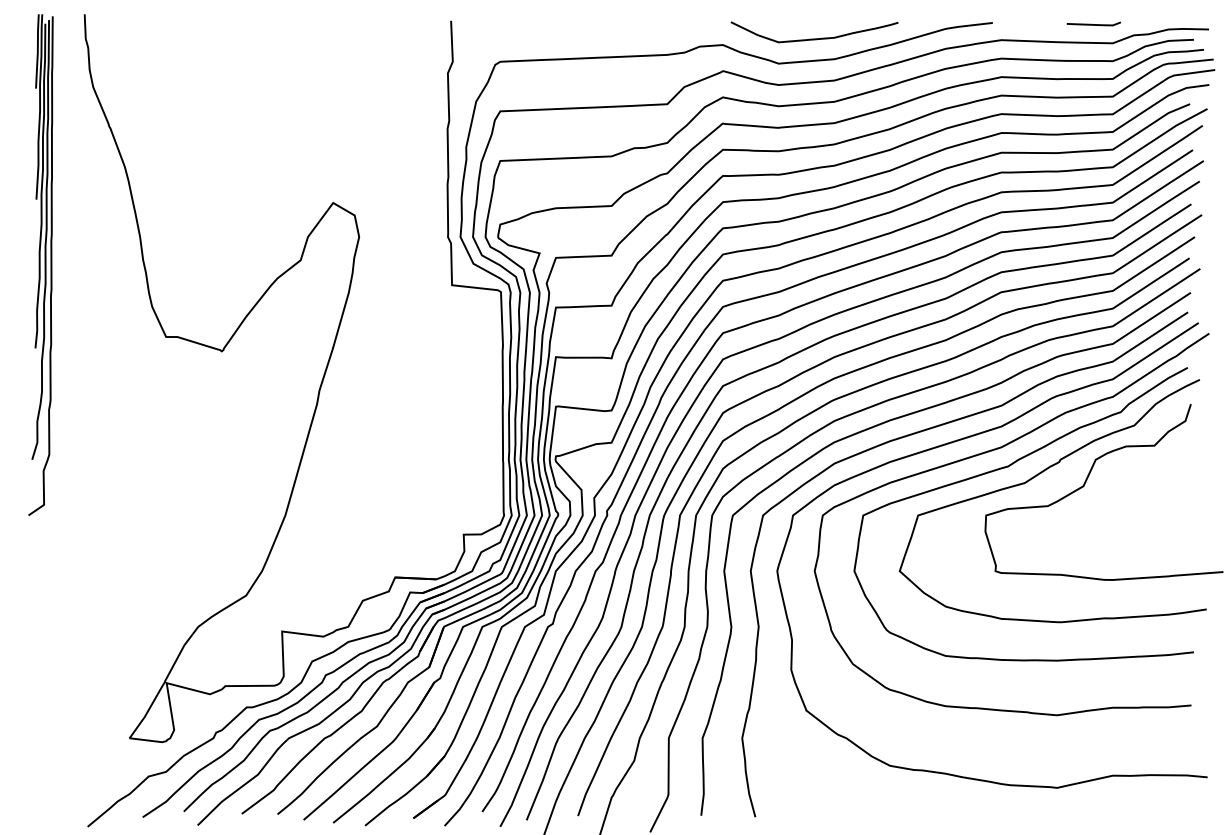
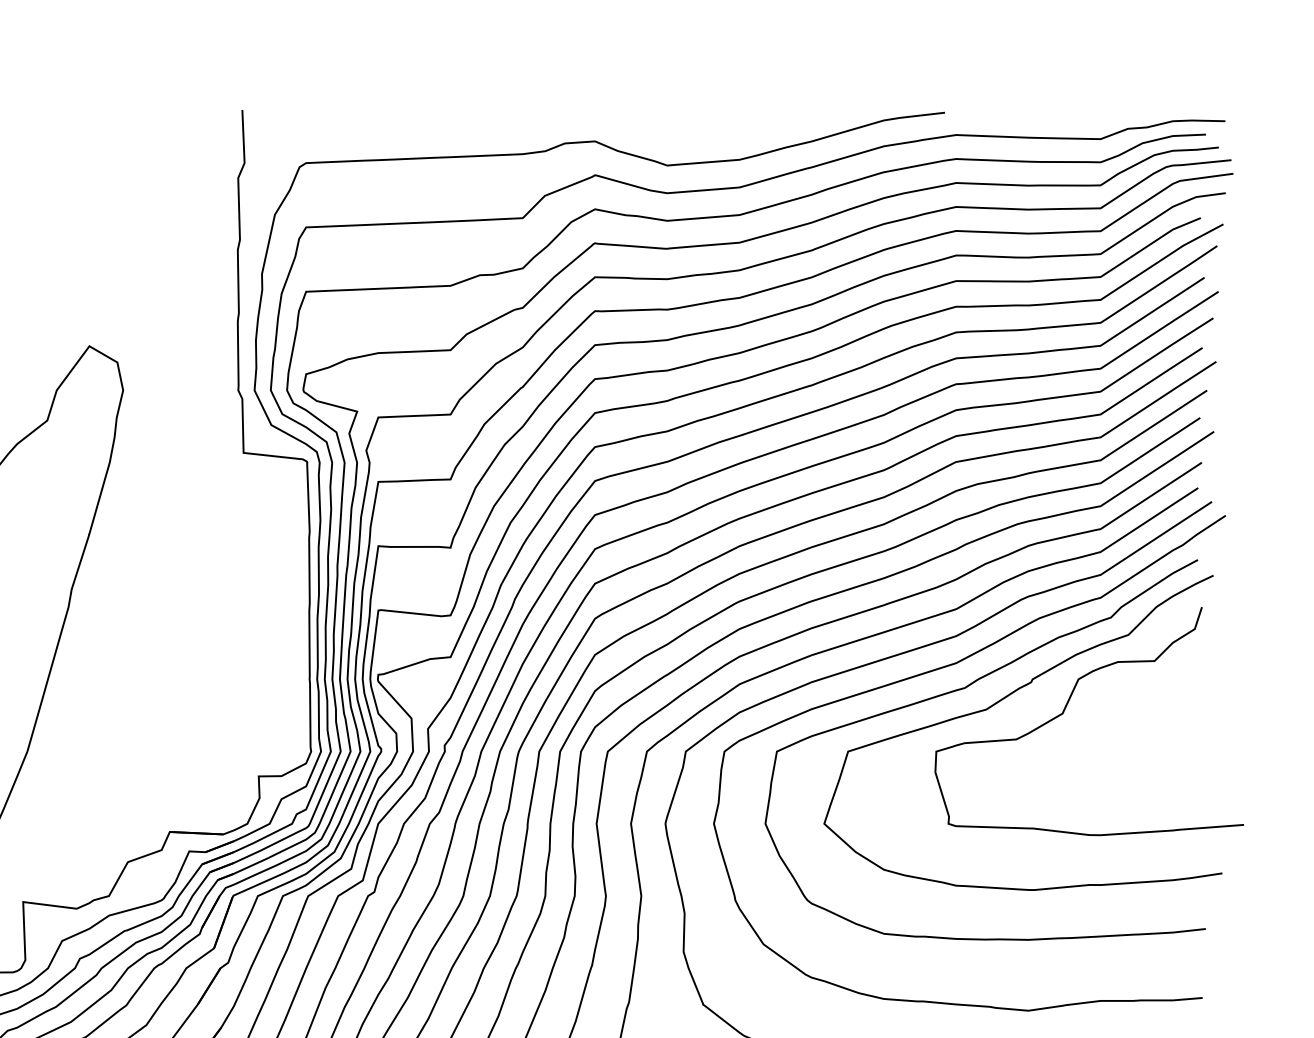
line: (1093, 24) -> (1075, 114), removed
curve: (814, 38) -> (713, 132), removed

